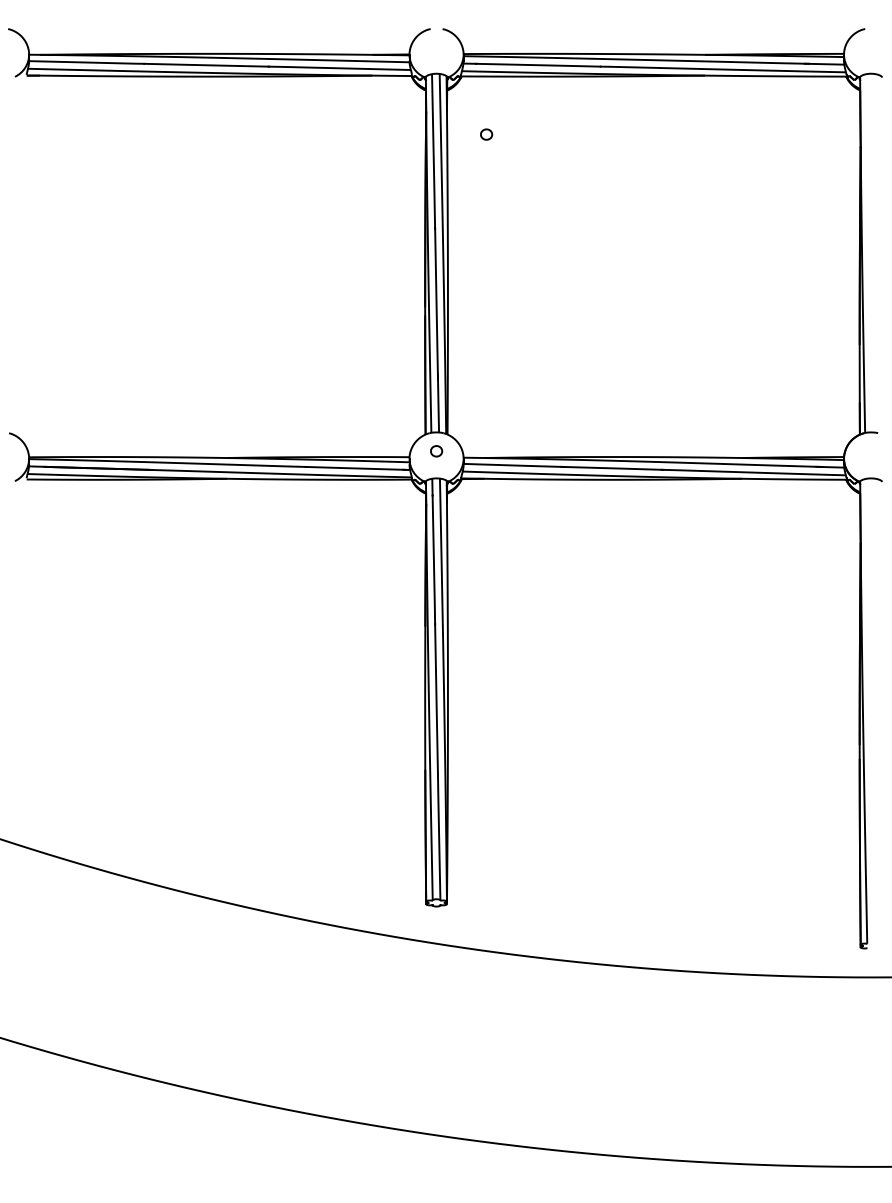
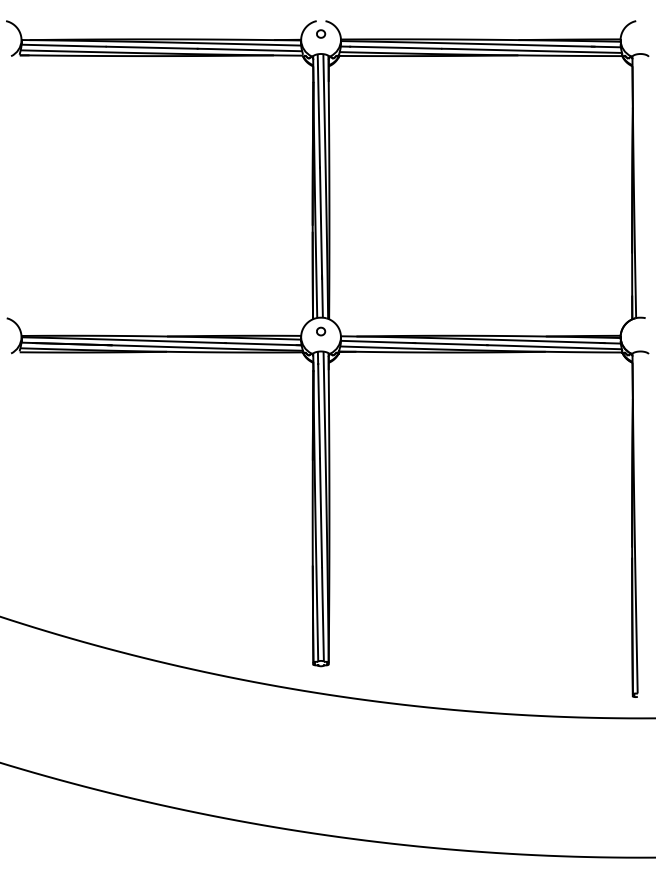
part: (486, 134) -> (321, 33), moved

